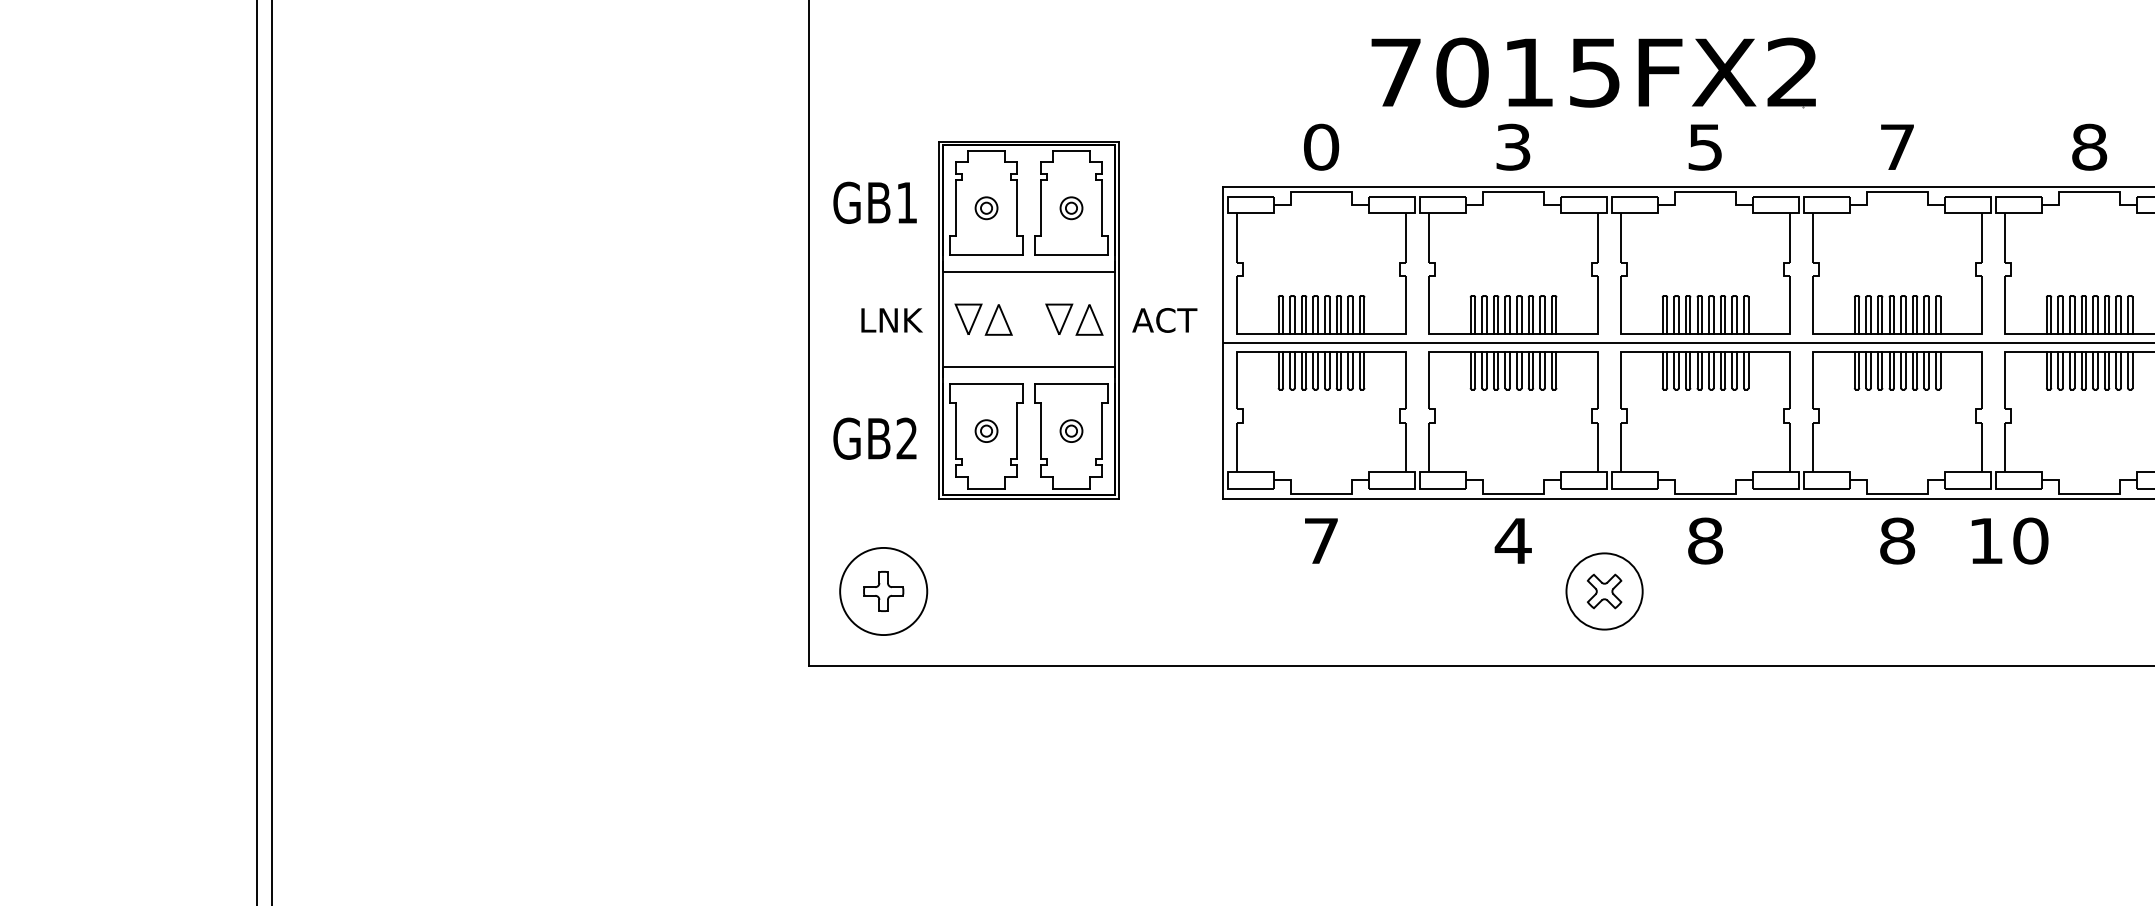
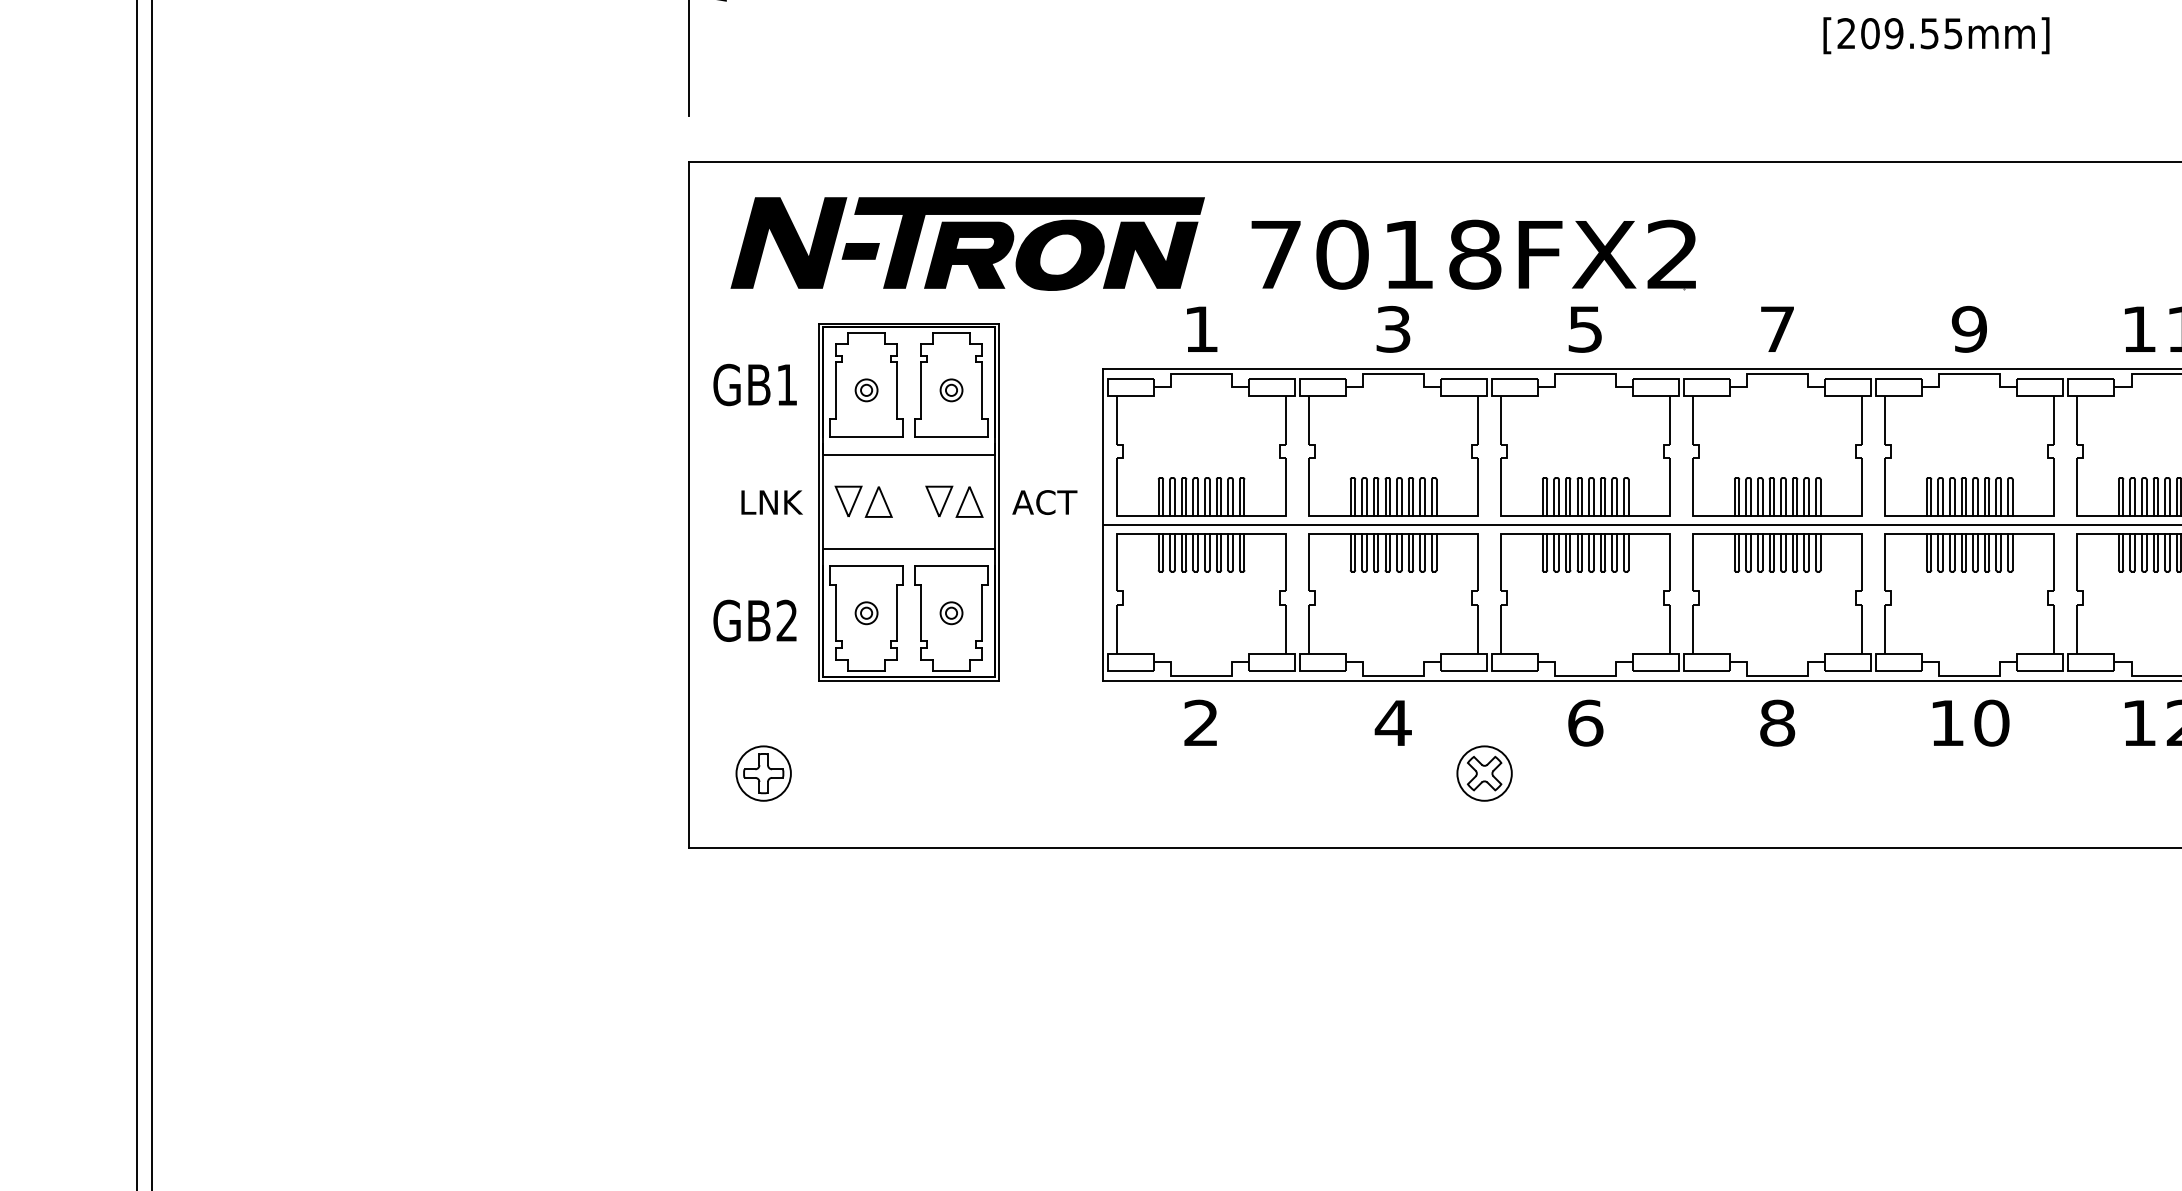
part: (1087, 61) -> (967, 243), added
text: (1595, 72) -> (1475, 254), 7015FX2 -> 7018FX2
text: (1321, 146) -> (1201, 328), 0 -> 1
text: (2089, 147) -> (1969, 329), 8 -> 9
text: (1320, 540) -> (1200, 722), 7 -> 2
text: (1705, 540) -> (1585, 722), 8 -> 6
text: (2009, 540) -> (1970, 722), moved
circle: (883, 591) -> (763, 773), size x0.62
circle: (1604, 591) -> (1484, 773), size x0.71

